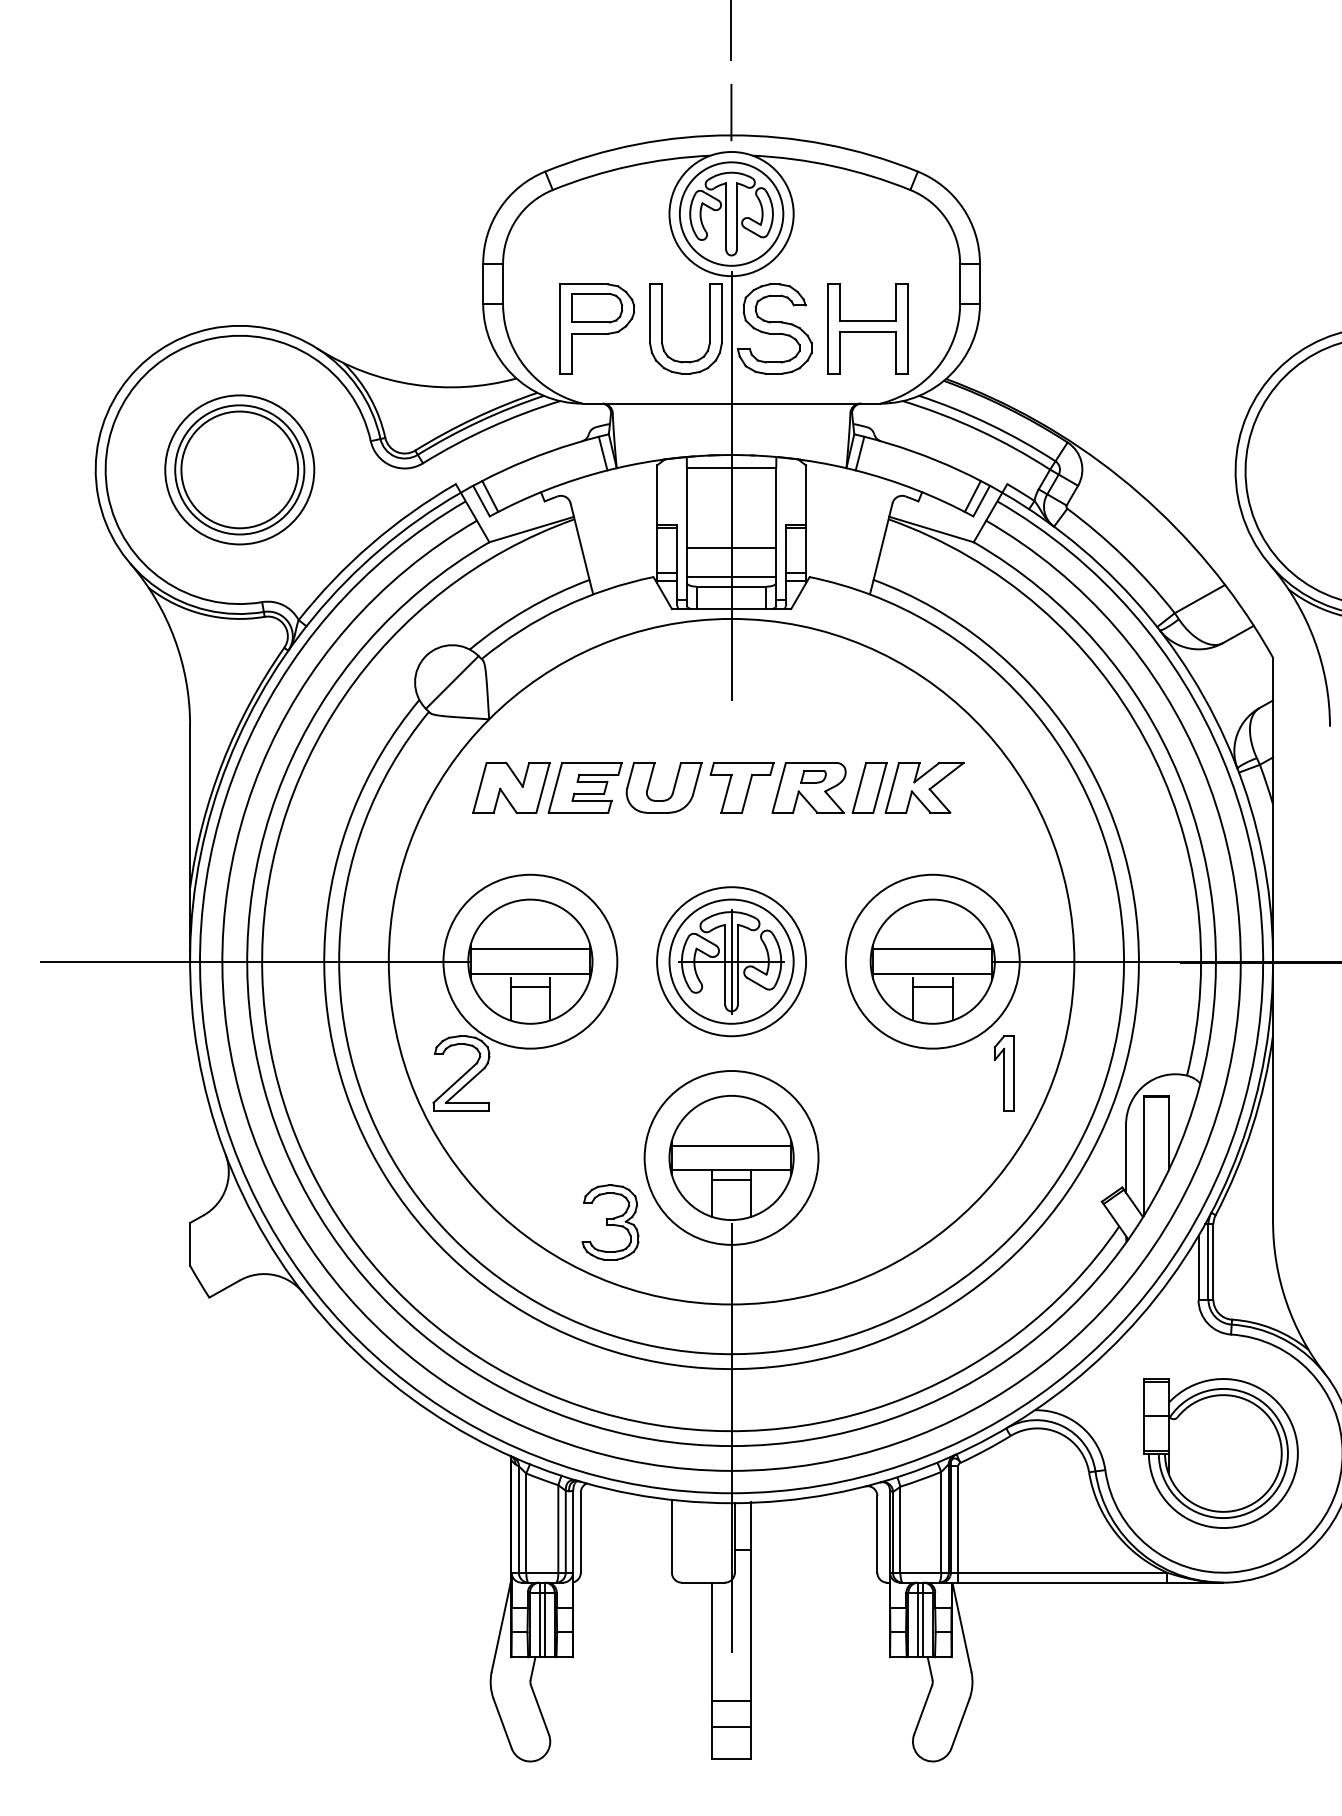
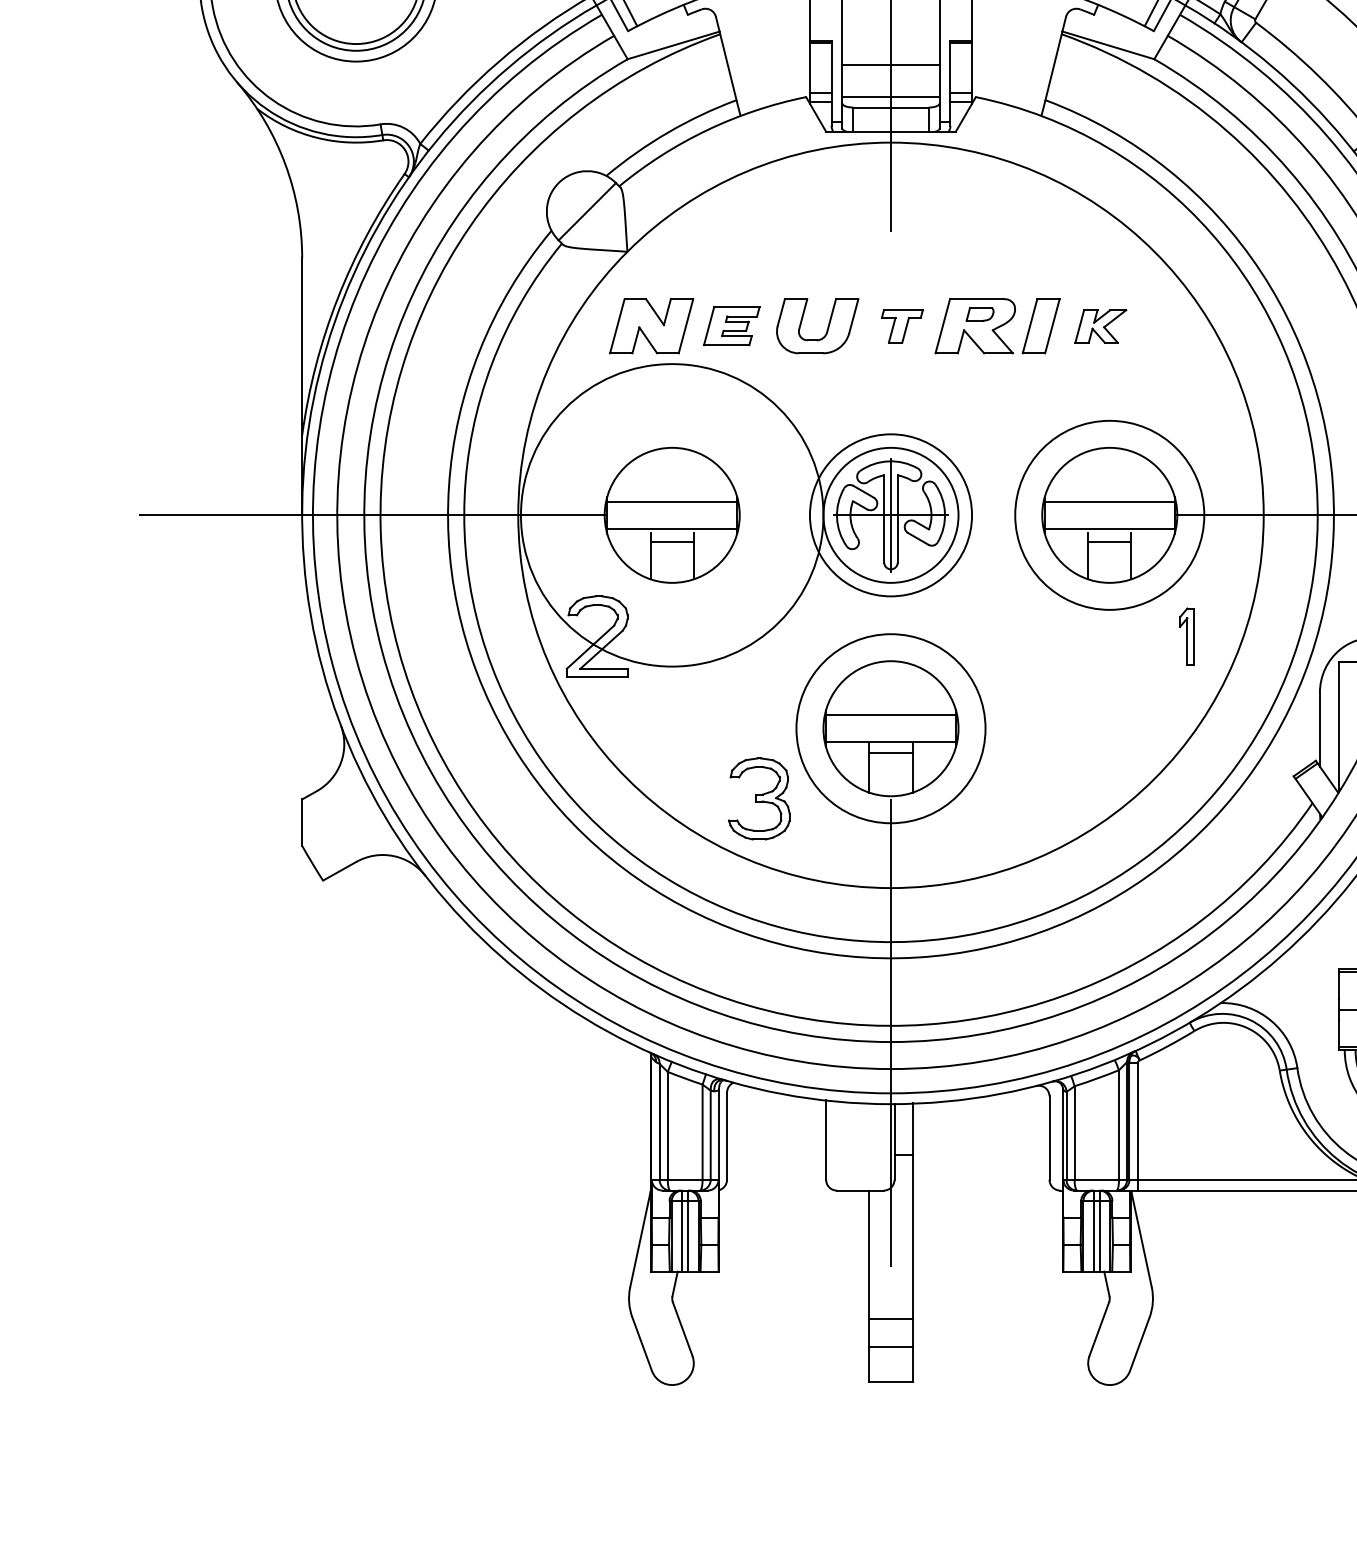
part: (584, 787) -> (731, 325), size x0.7
part: (741, 787) -> (901, 325), size x0.6
part: (924, 787) -> (1100, 325), size x0.6
circle: (530, 961) -> (672, 515), size x1.6
part: (1003, 1073) -> (1186, 636), size x0.7

